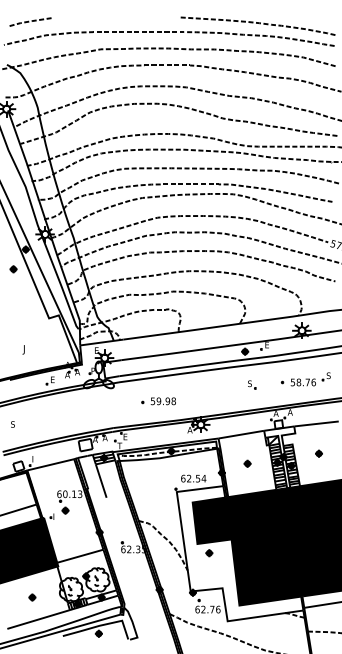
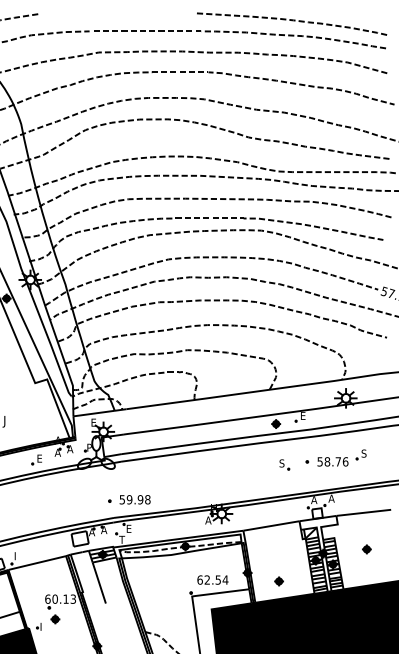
part: (305, 379) -> (335, 458), moved
part: (158, 401) -> (129, 499), moved
part: (247, 463) -> (279, 581), moved

